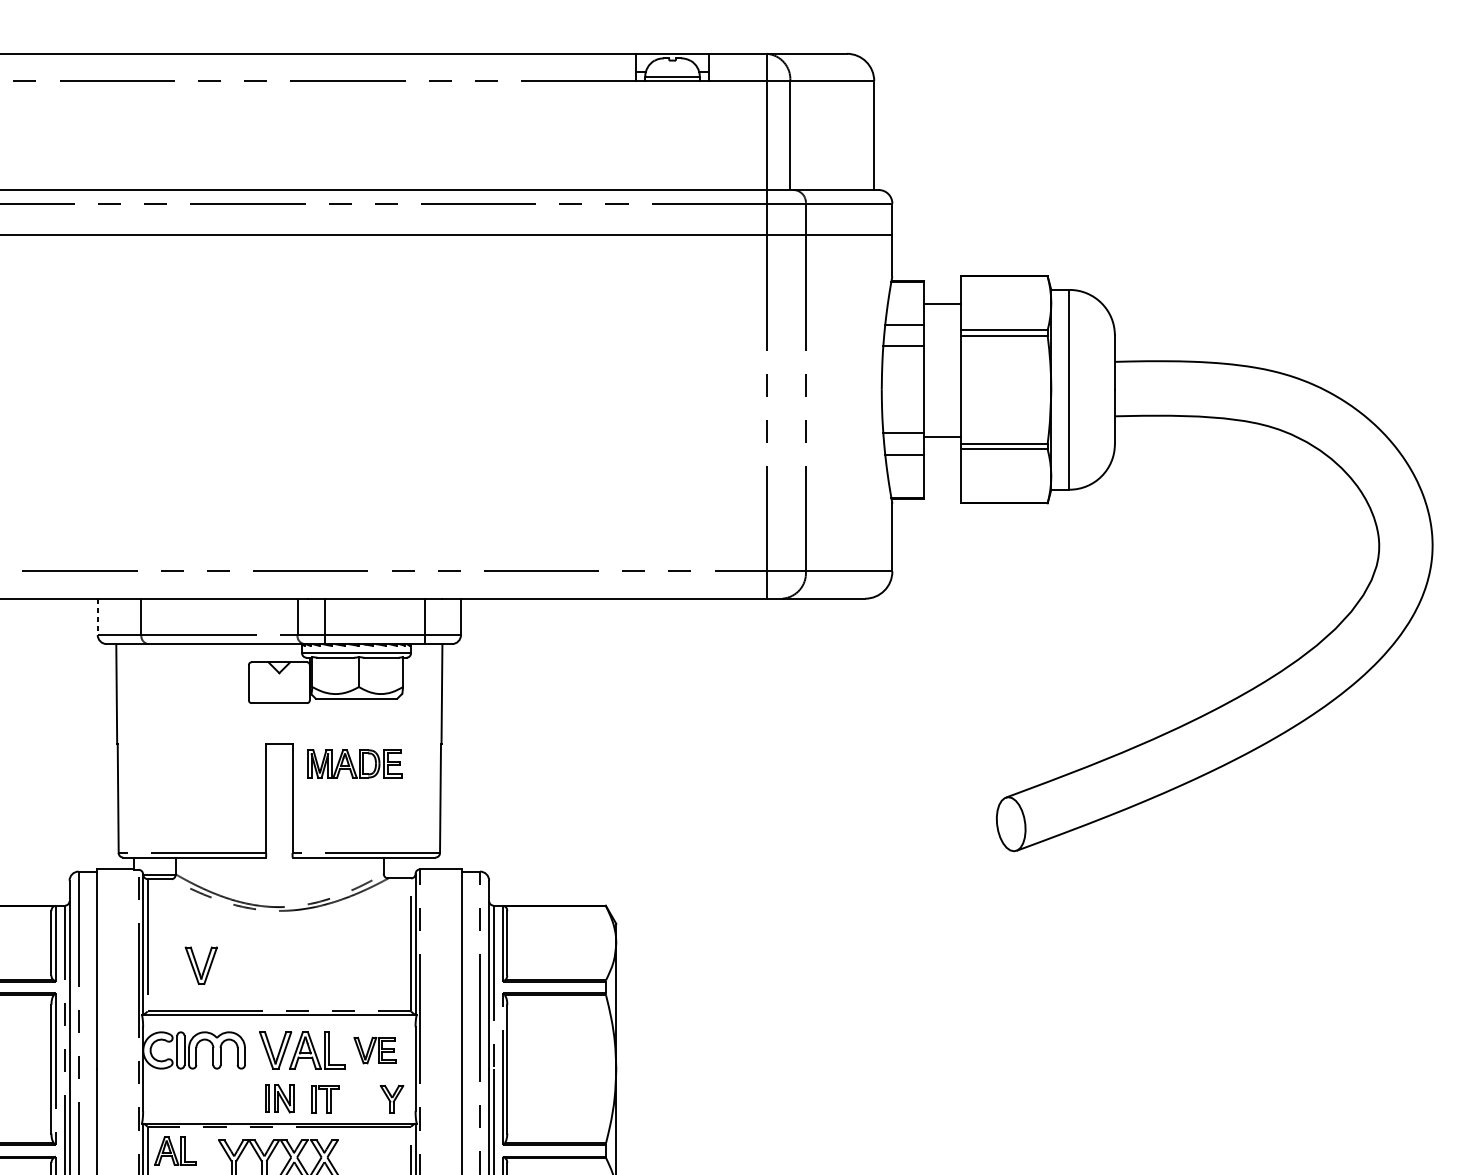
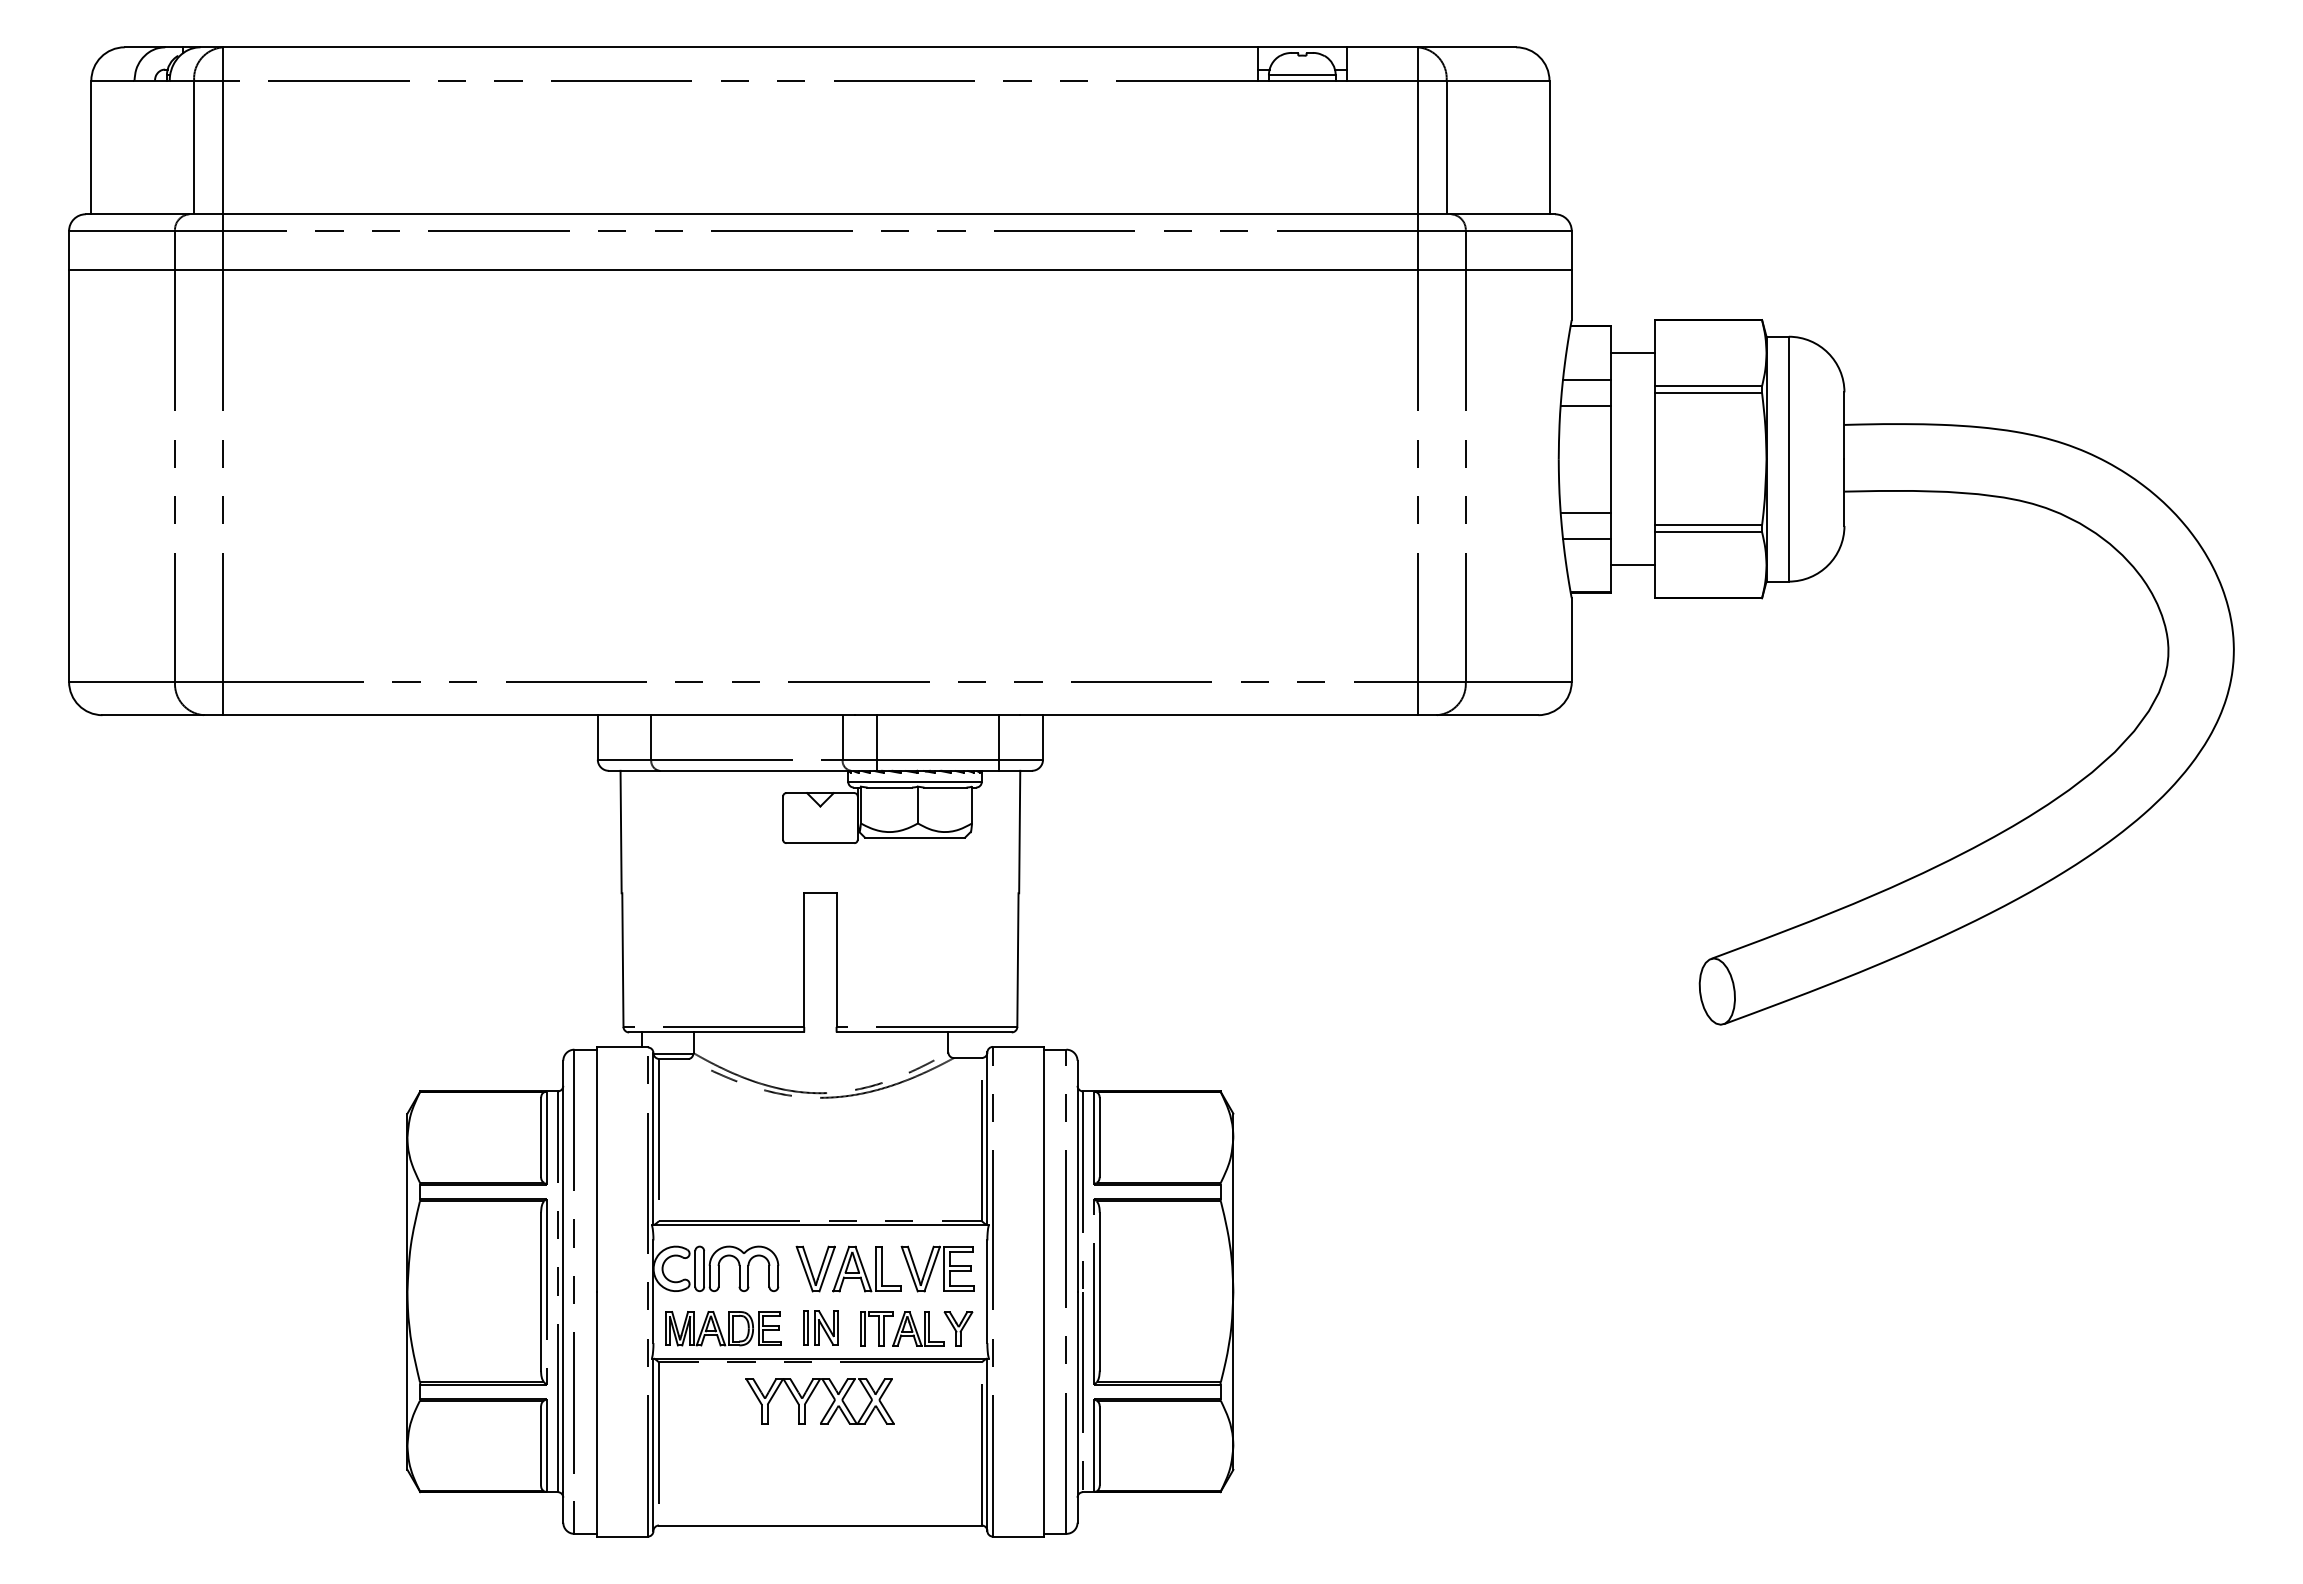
line: (941, 436) -> (1632, 564), moved
line: (97, 616) -> (597, 737), dashed -> solid
part: (355, 763) -> (723, 1328), moved
part: (201, 965) -> (724, 1164), removed
part: (374, 1050) -> (937, 1268), size x1.43
part: (175, 1150) -> (918, 1328), moved

